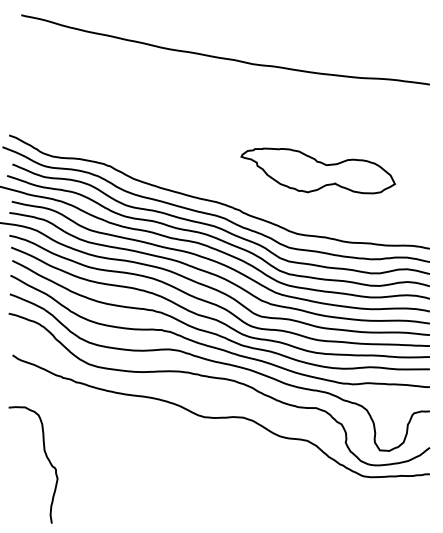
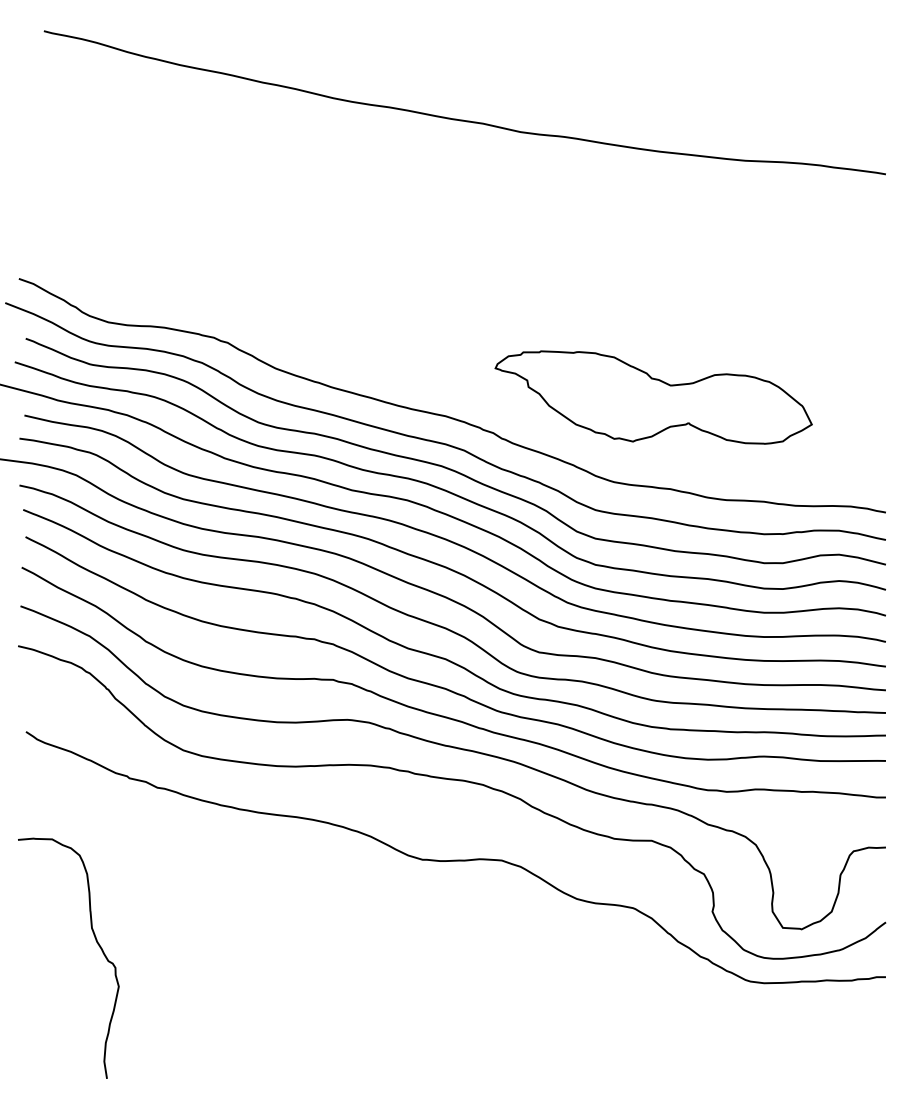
part: (317, 170) -> (652, 396), moved

